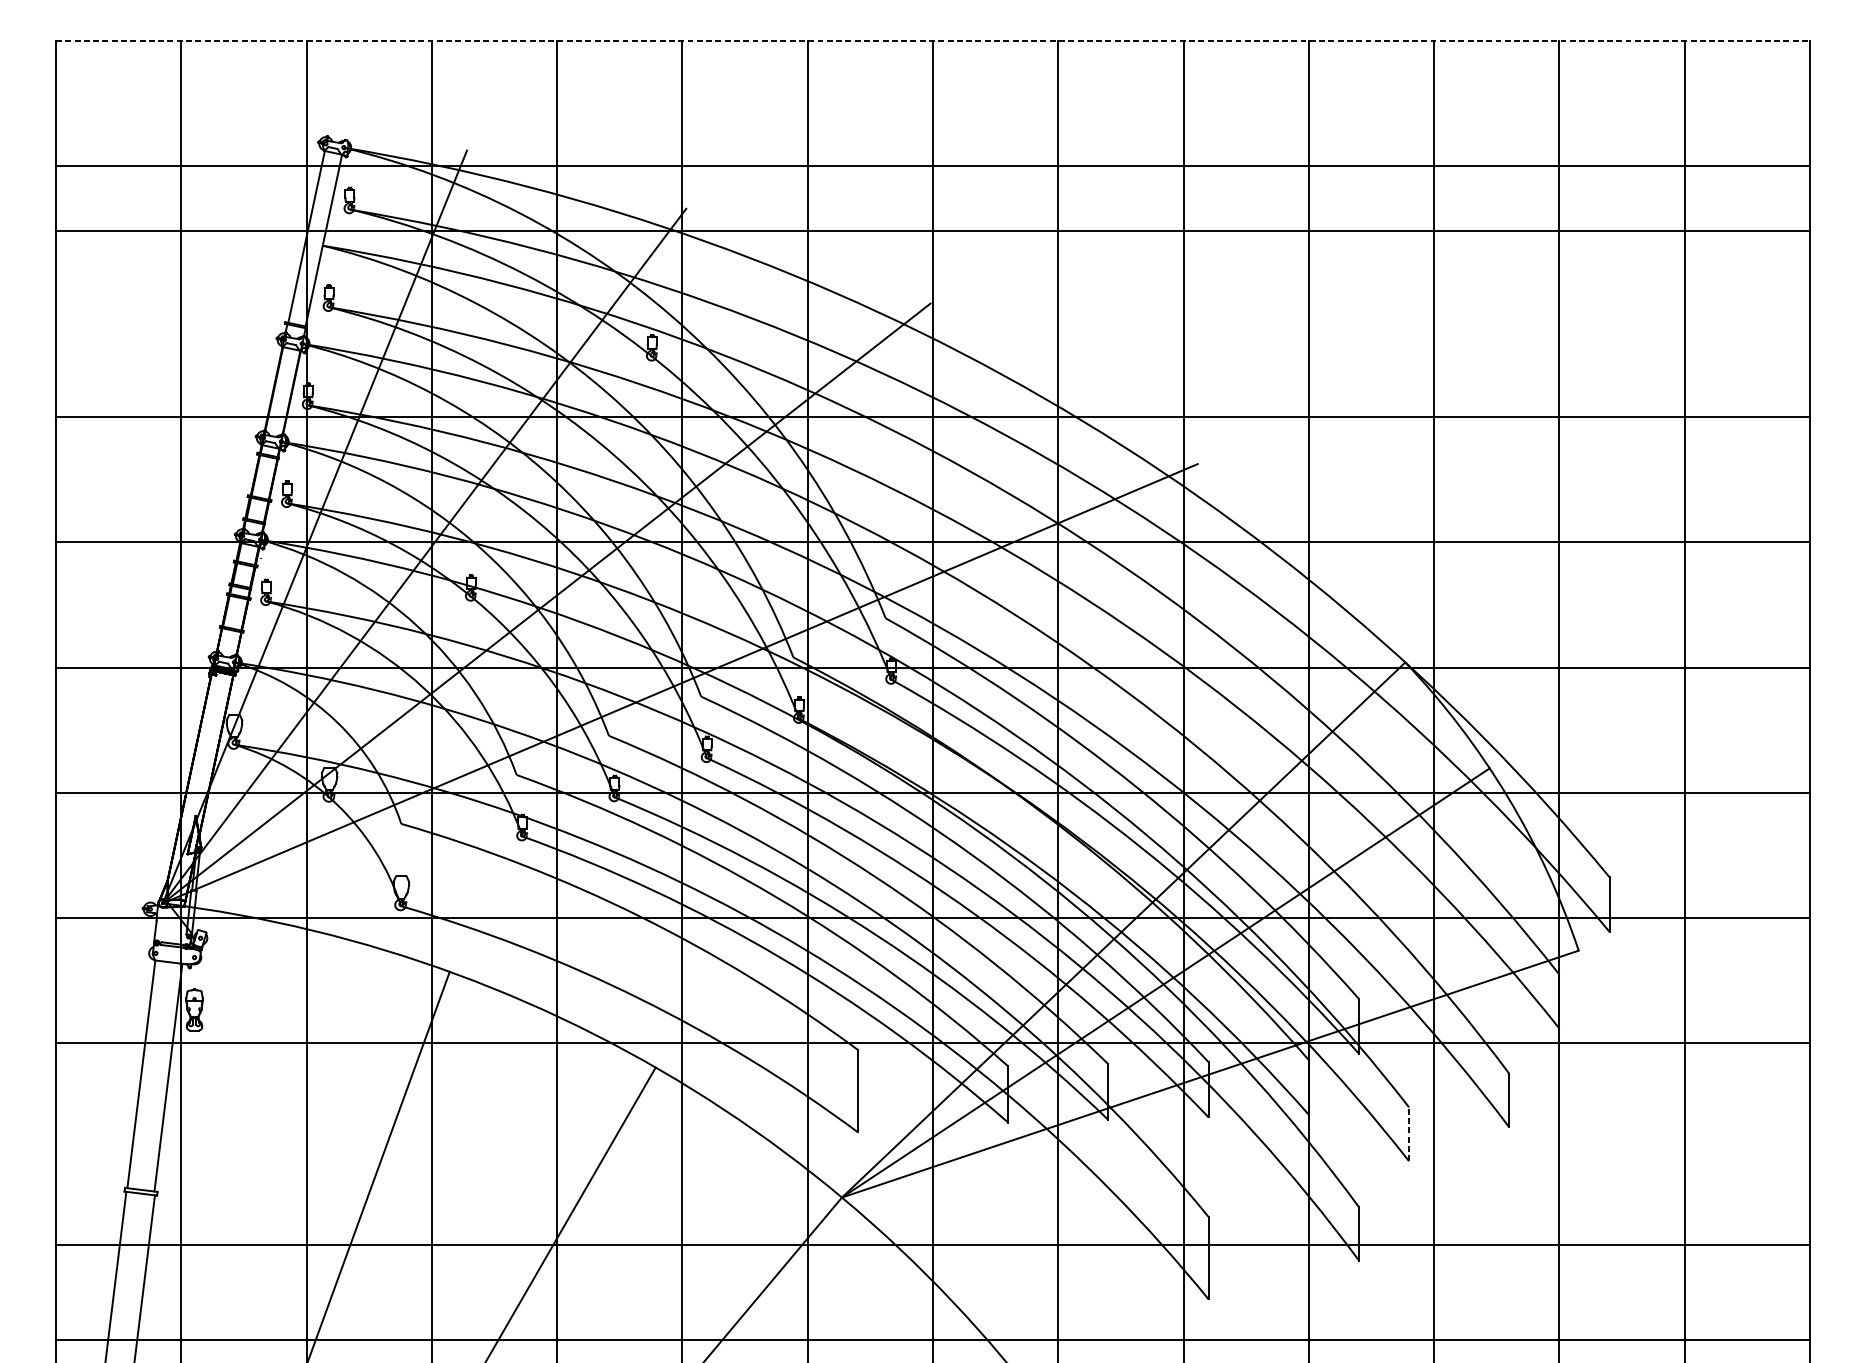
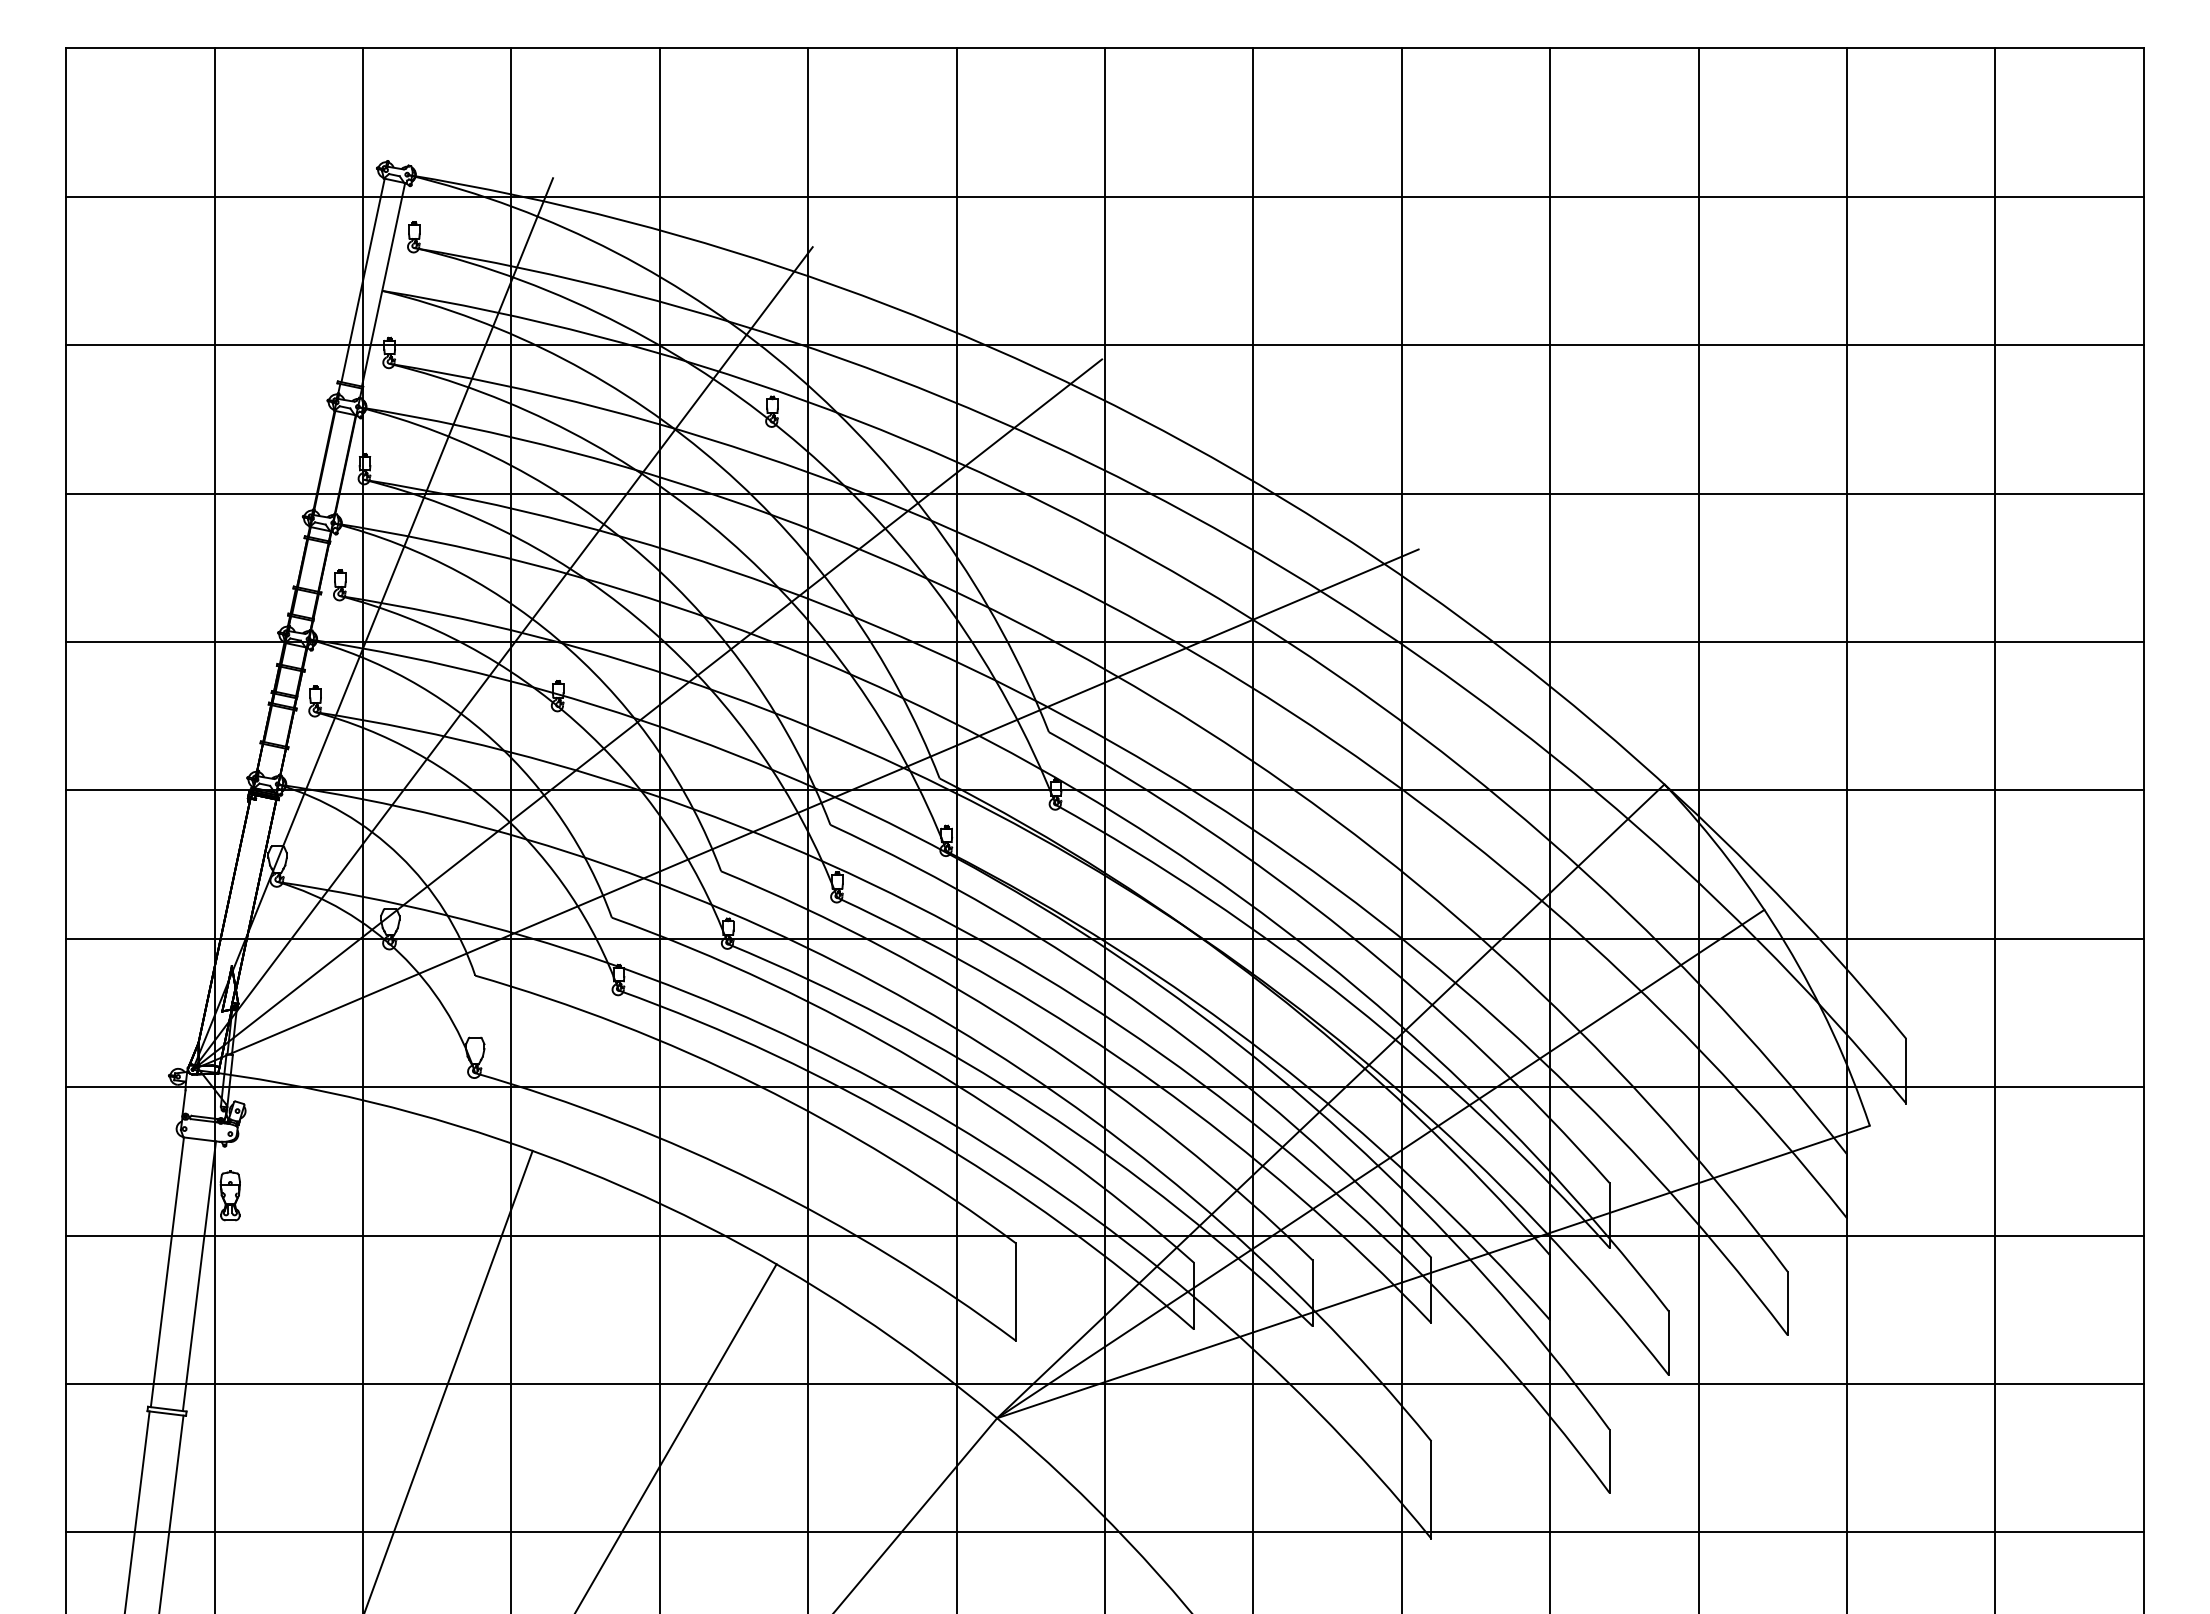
line: (933, 41) -> (1105, 48), dashed -> solid
line: (932, 231) -> (1104, 345), moved
line: (1408, 1134) -> (1668, 1343), dashed -> solid
line: (932, 1245) -> (1104, 1383), moved
line: (932, 1340) -> (1104, 1532), moved

